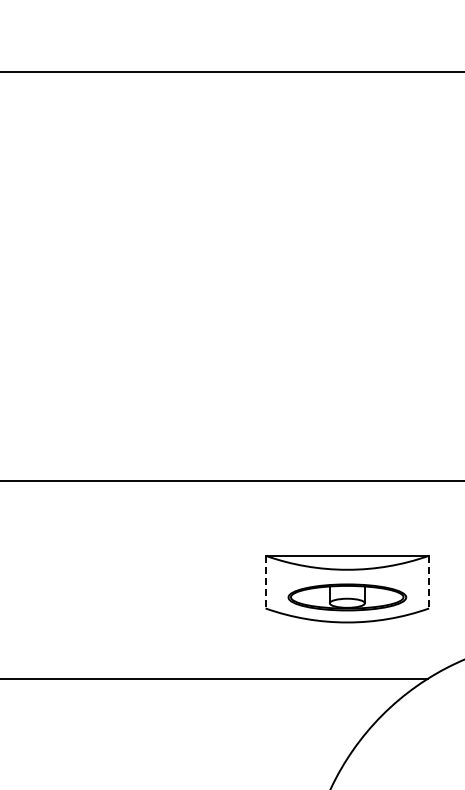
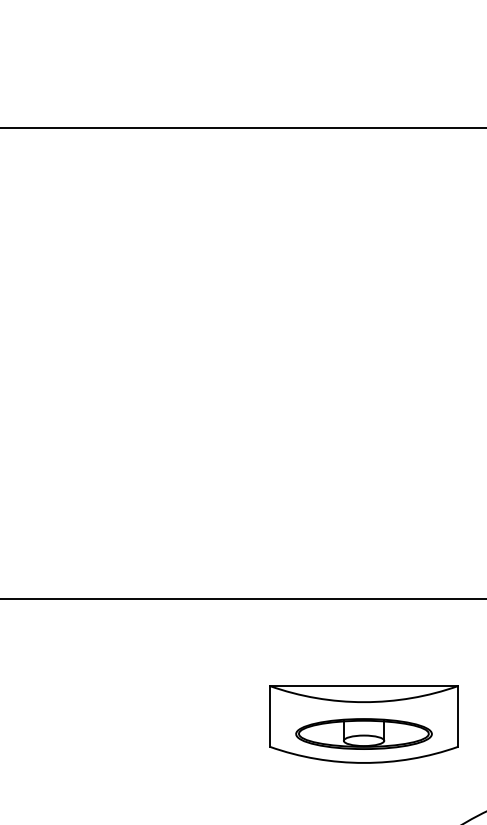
line: (265, 582) -> (269, 716), dashed -> solid
line: (429, 582) -> (458, 716), dashed -> solid

